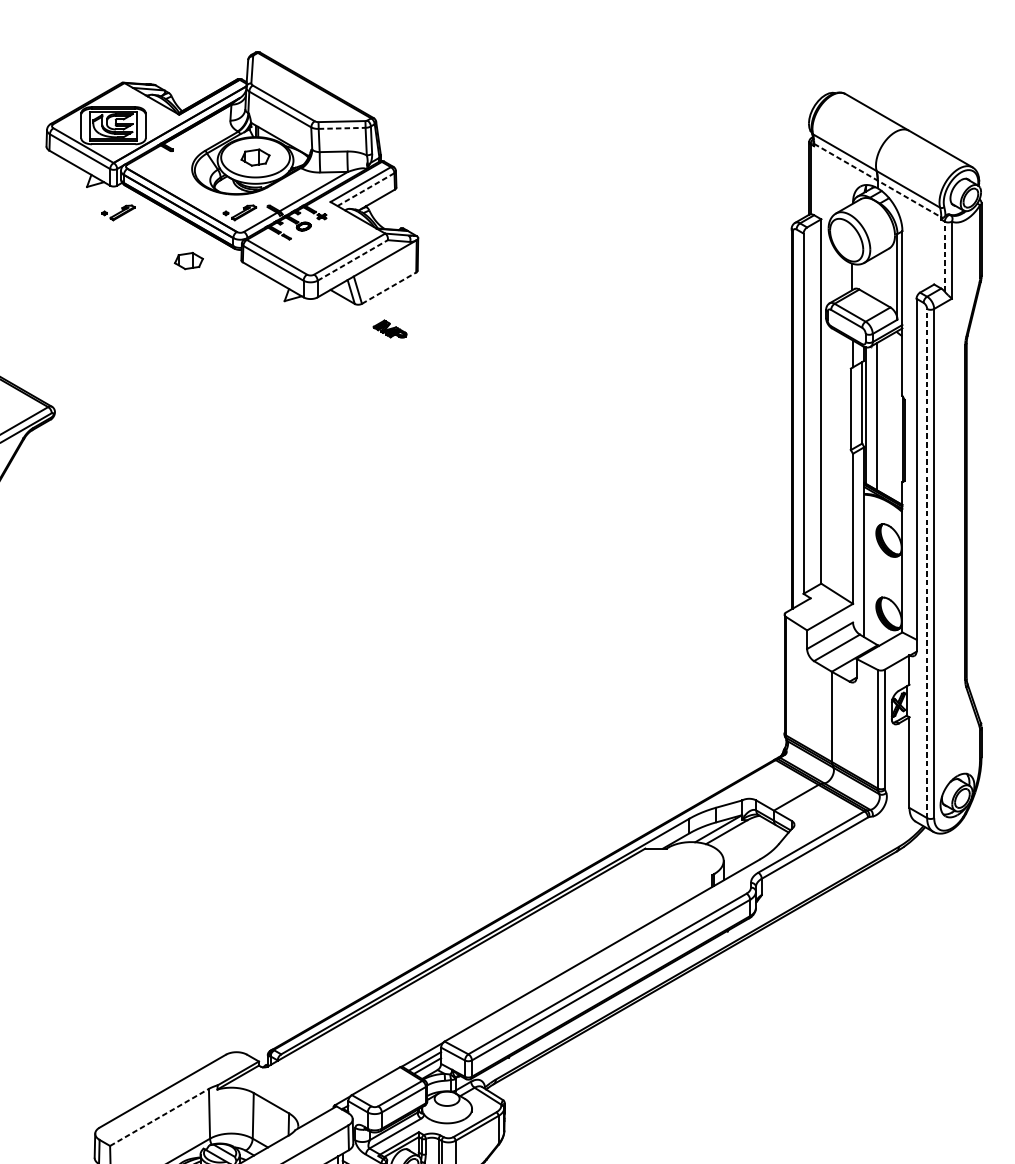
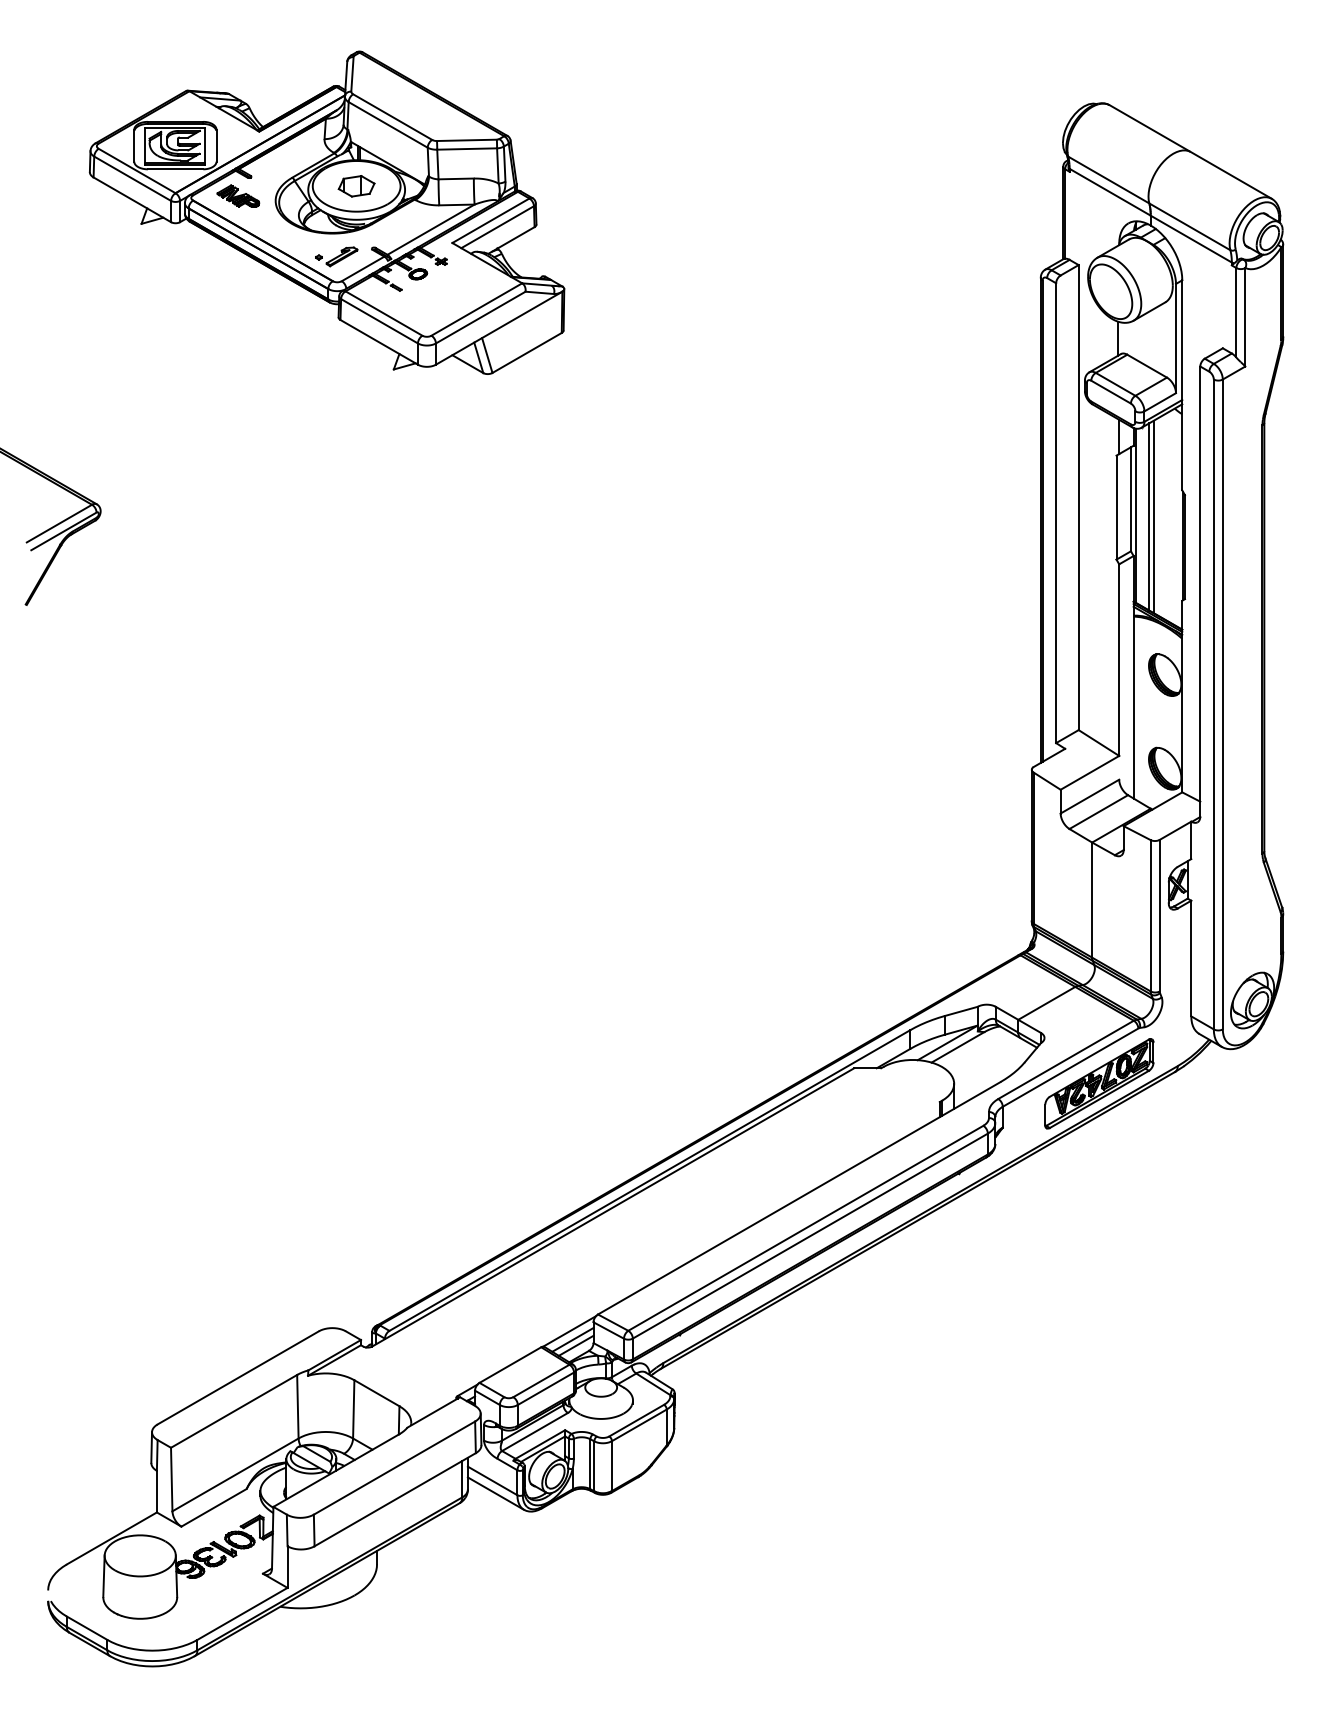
line: (342, 128) -> (467, 149), dashed -> solid
line: (877, 180) -> (1150, 215), dashed -> solid
line: (365, 189) -> (497, 227), dashed -> solid
part: (118, 212) -> (181, 256), removed
line: (944, 256) -> (1236, 312), dashed -> solid
line: (352, 260) -> (480, 317), dashed -> solid
part: (188, 261) -> (271, 318), removed
line: (389, 287) -> (527, 352), dashed -> solid
part: (390, 328) -> (238, 195), moved
line: (879, 416) -> (1153, 516), added
line: (926, 563) -> (1213, 704), dashed -> solid
part: (837, 860) -> (1099, 1083), added
line: (159, 1117) -> (234, 1411), dashed -> solid

